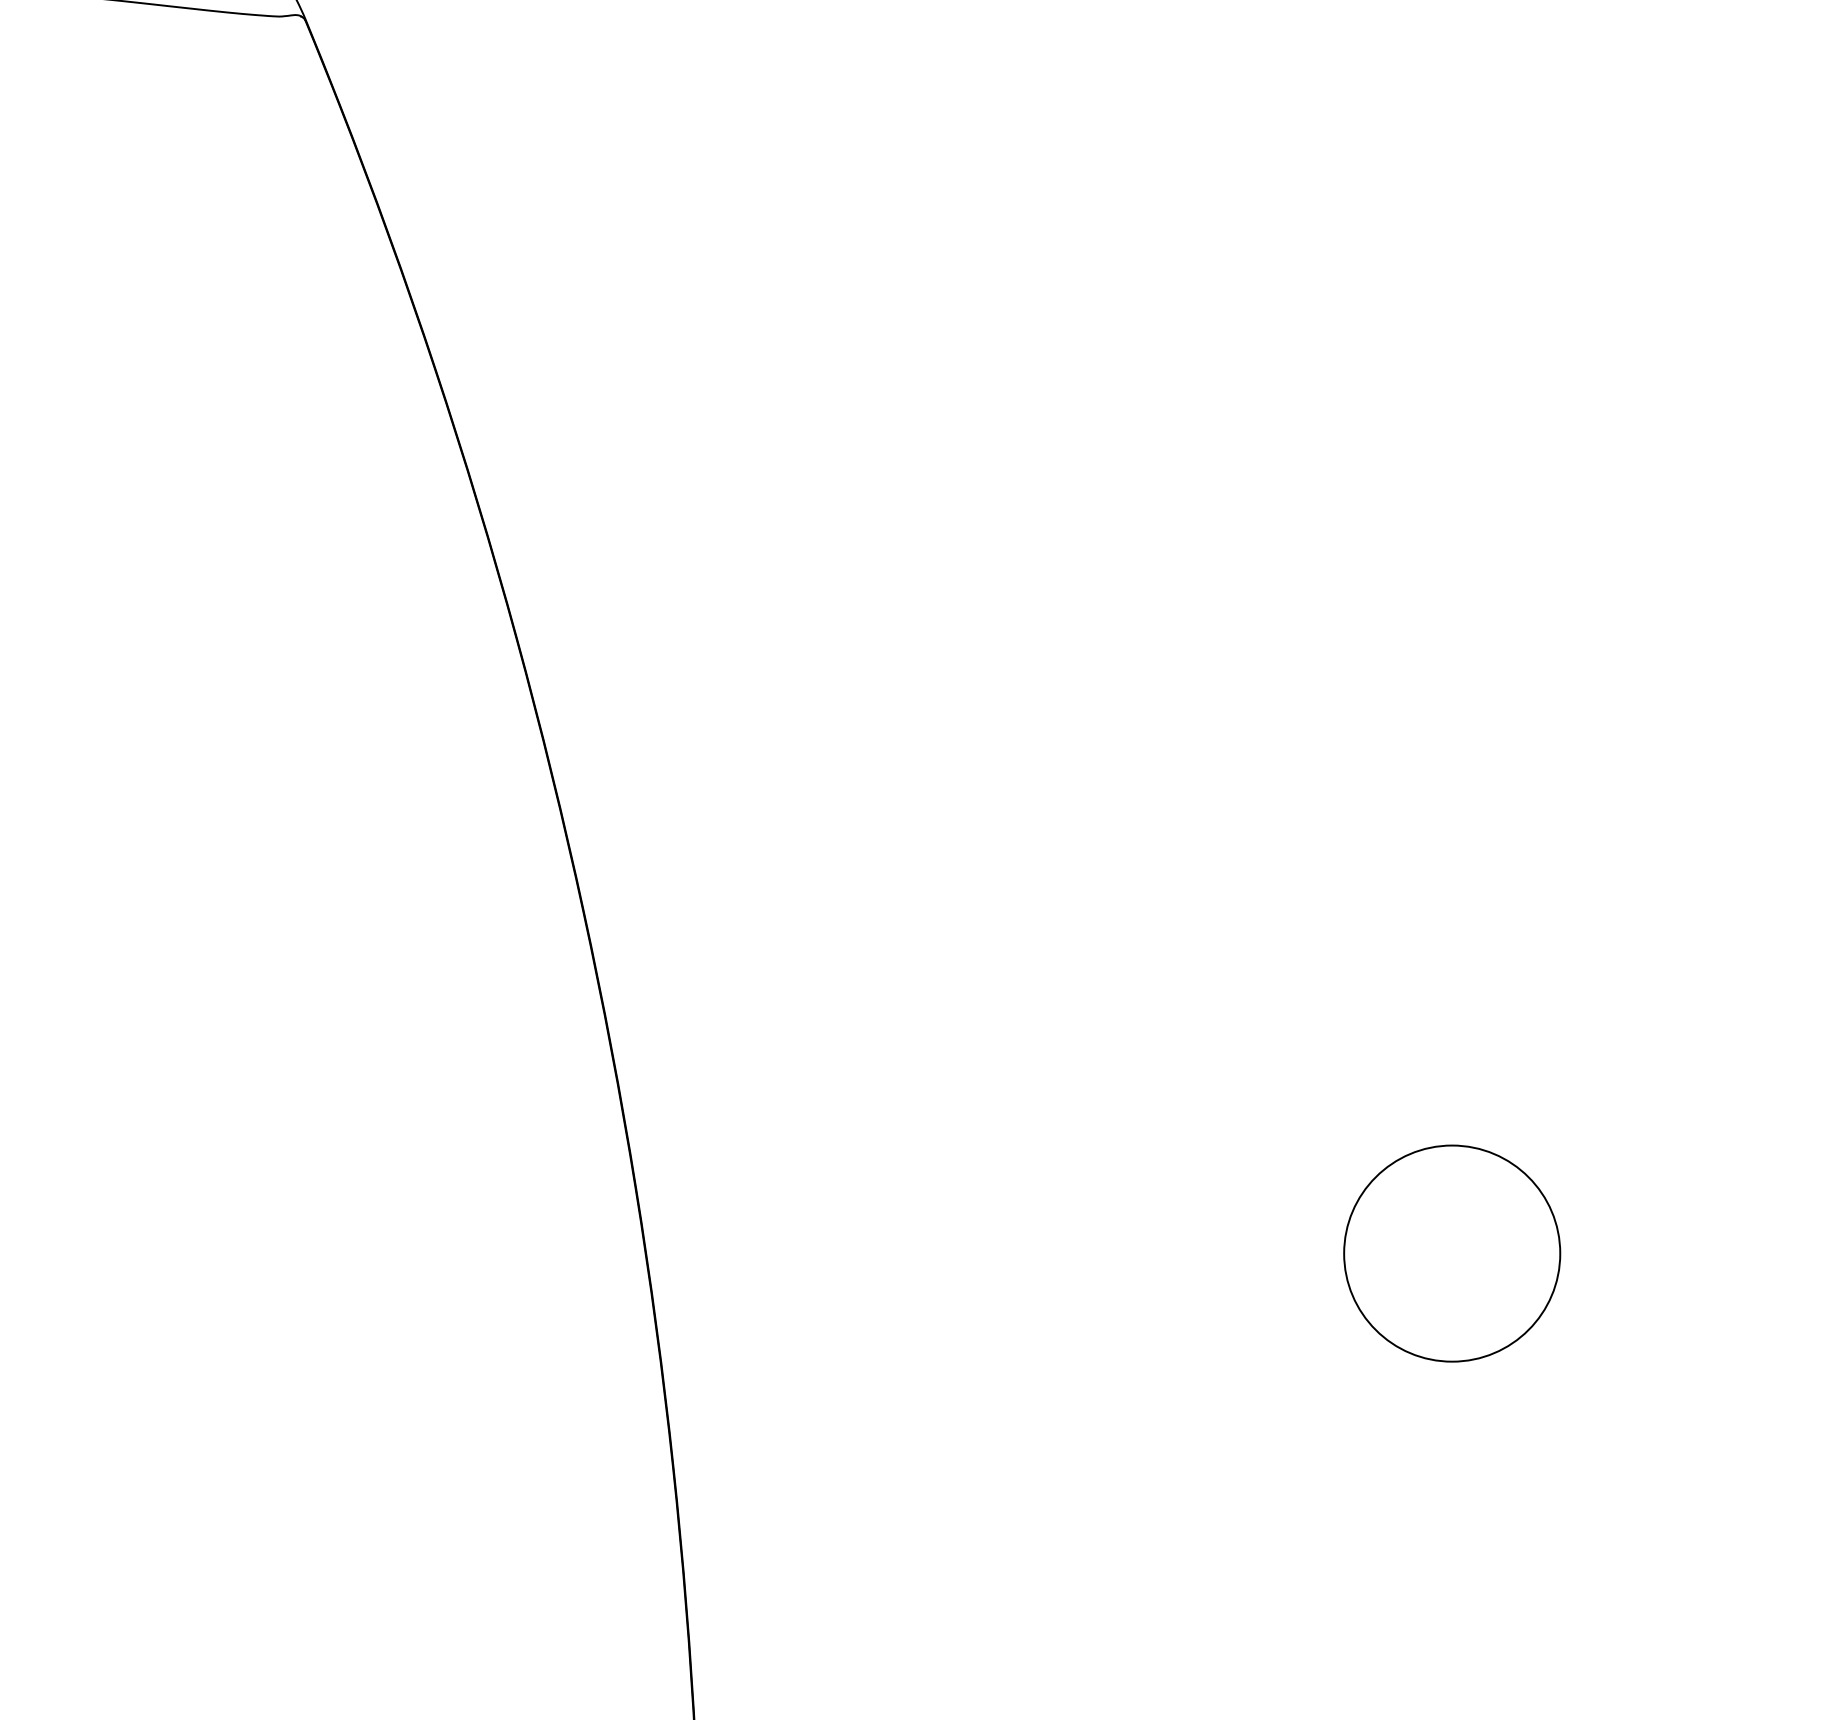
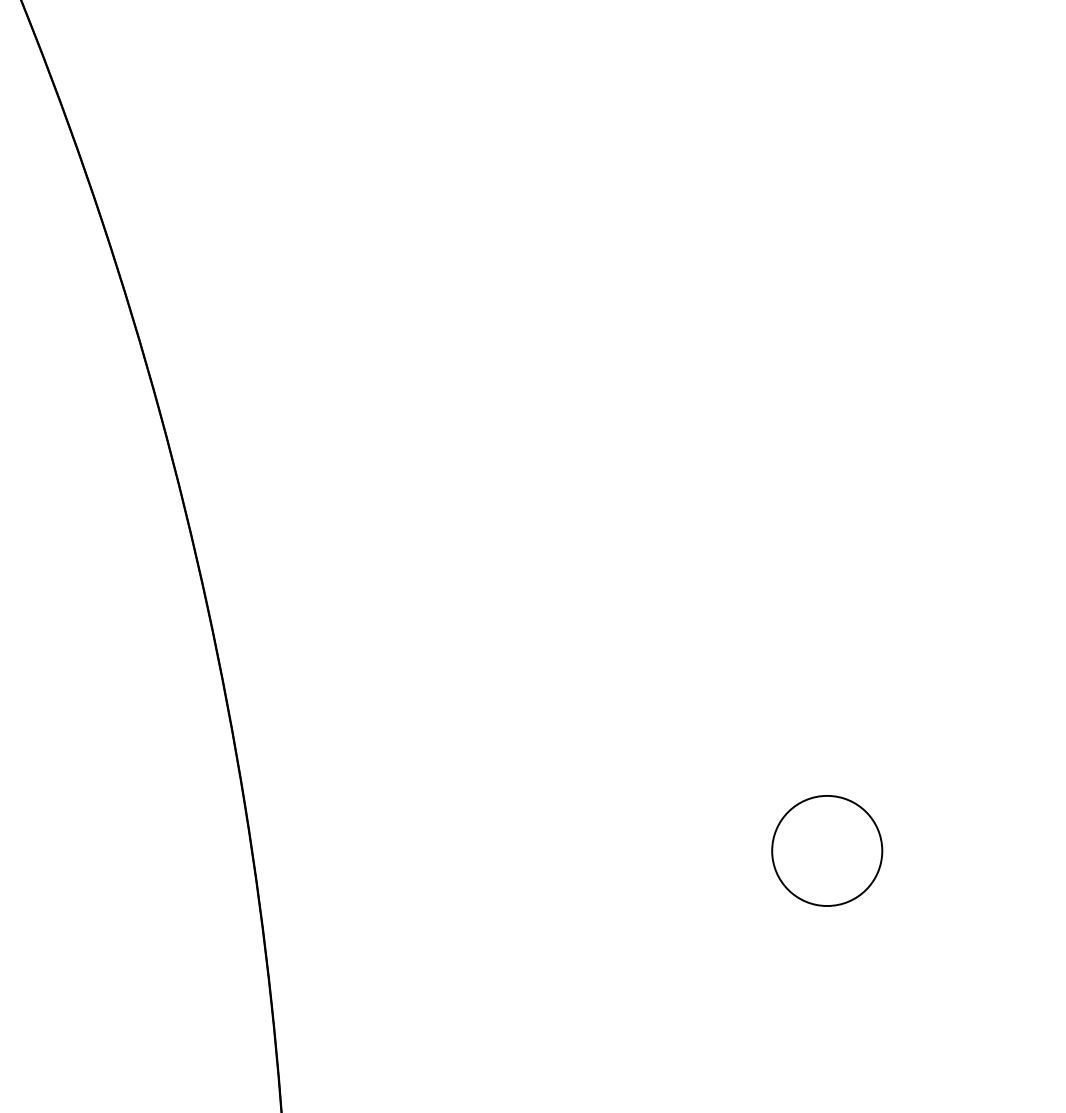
circle: (1452, 1253) -> (827, 850), size x0.71

